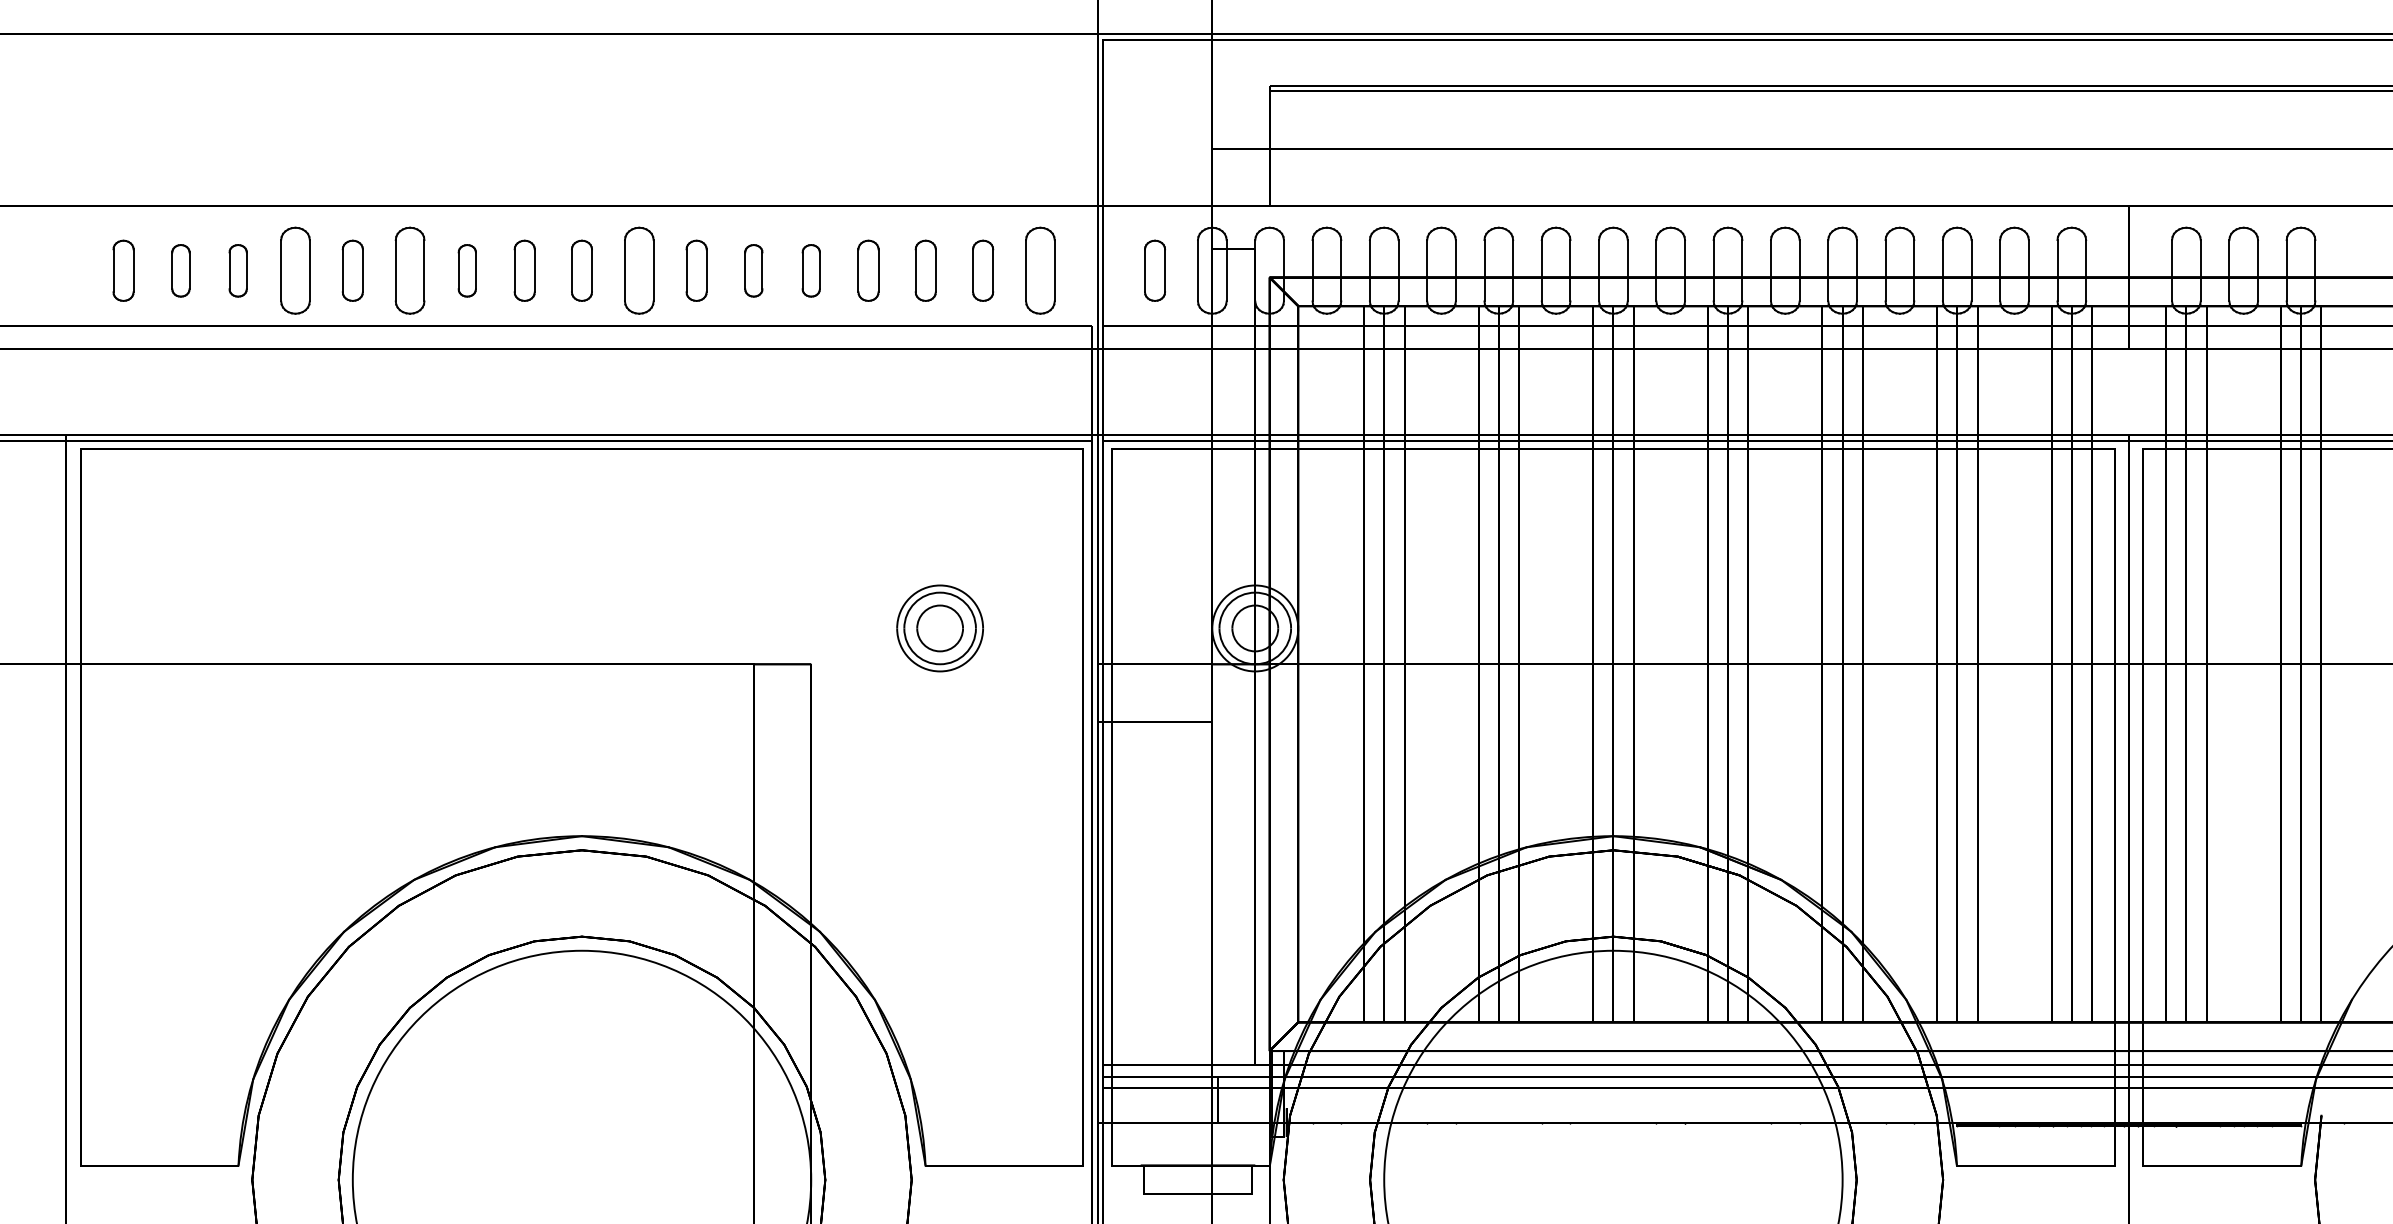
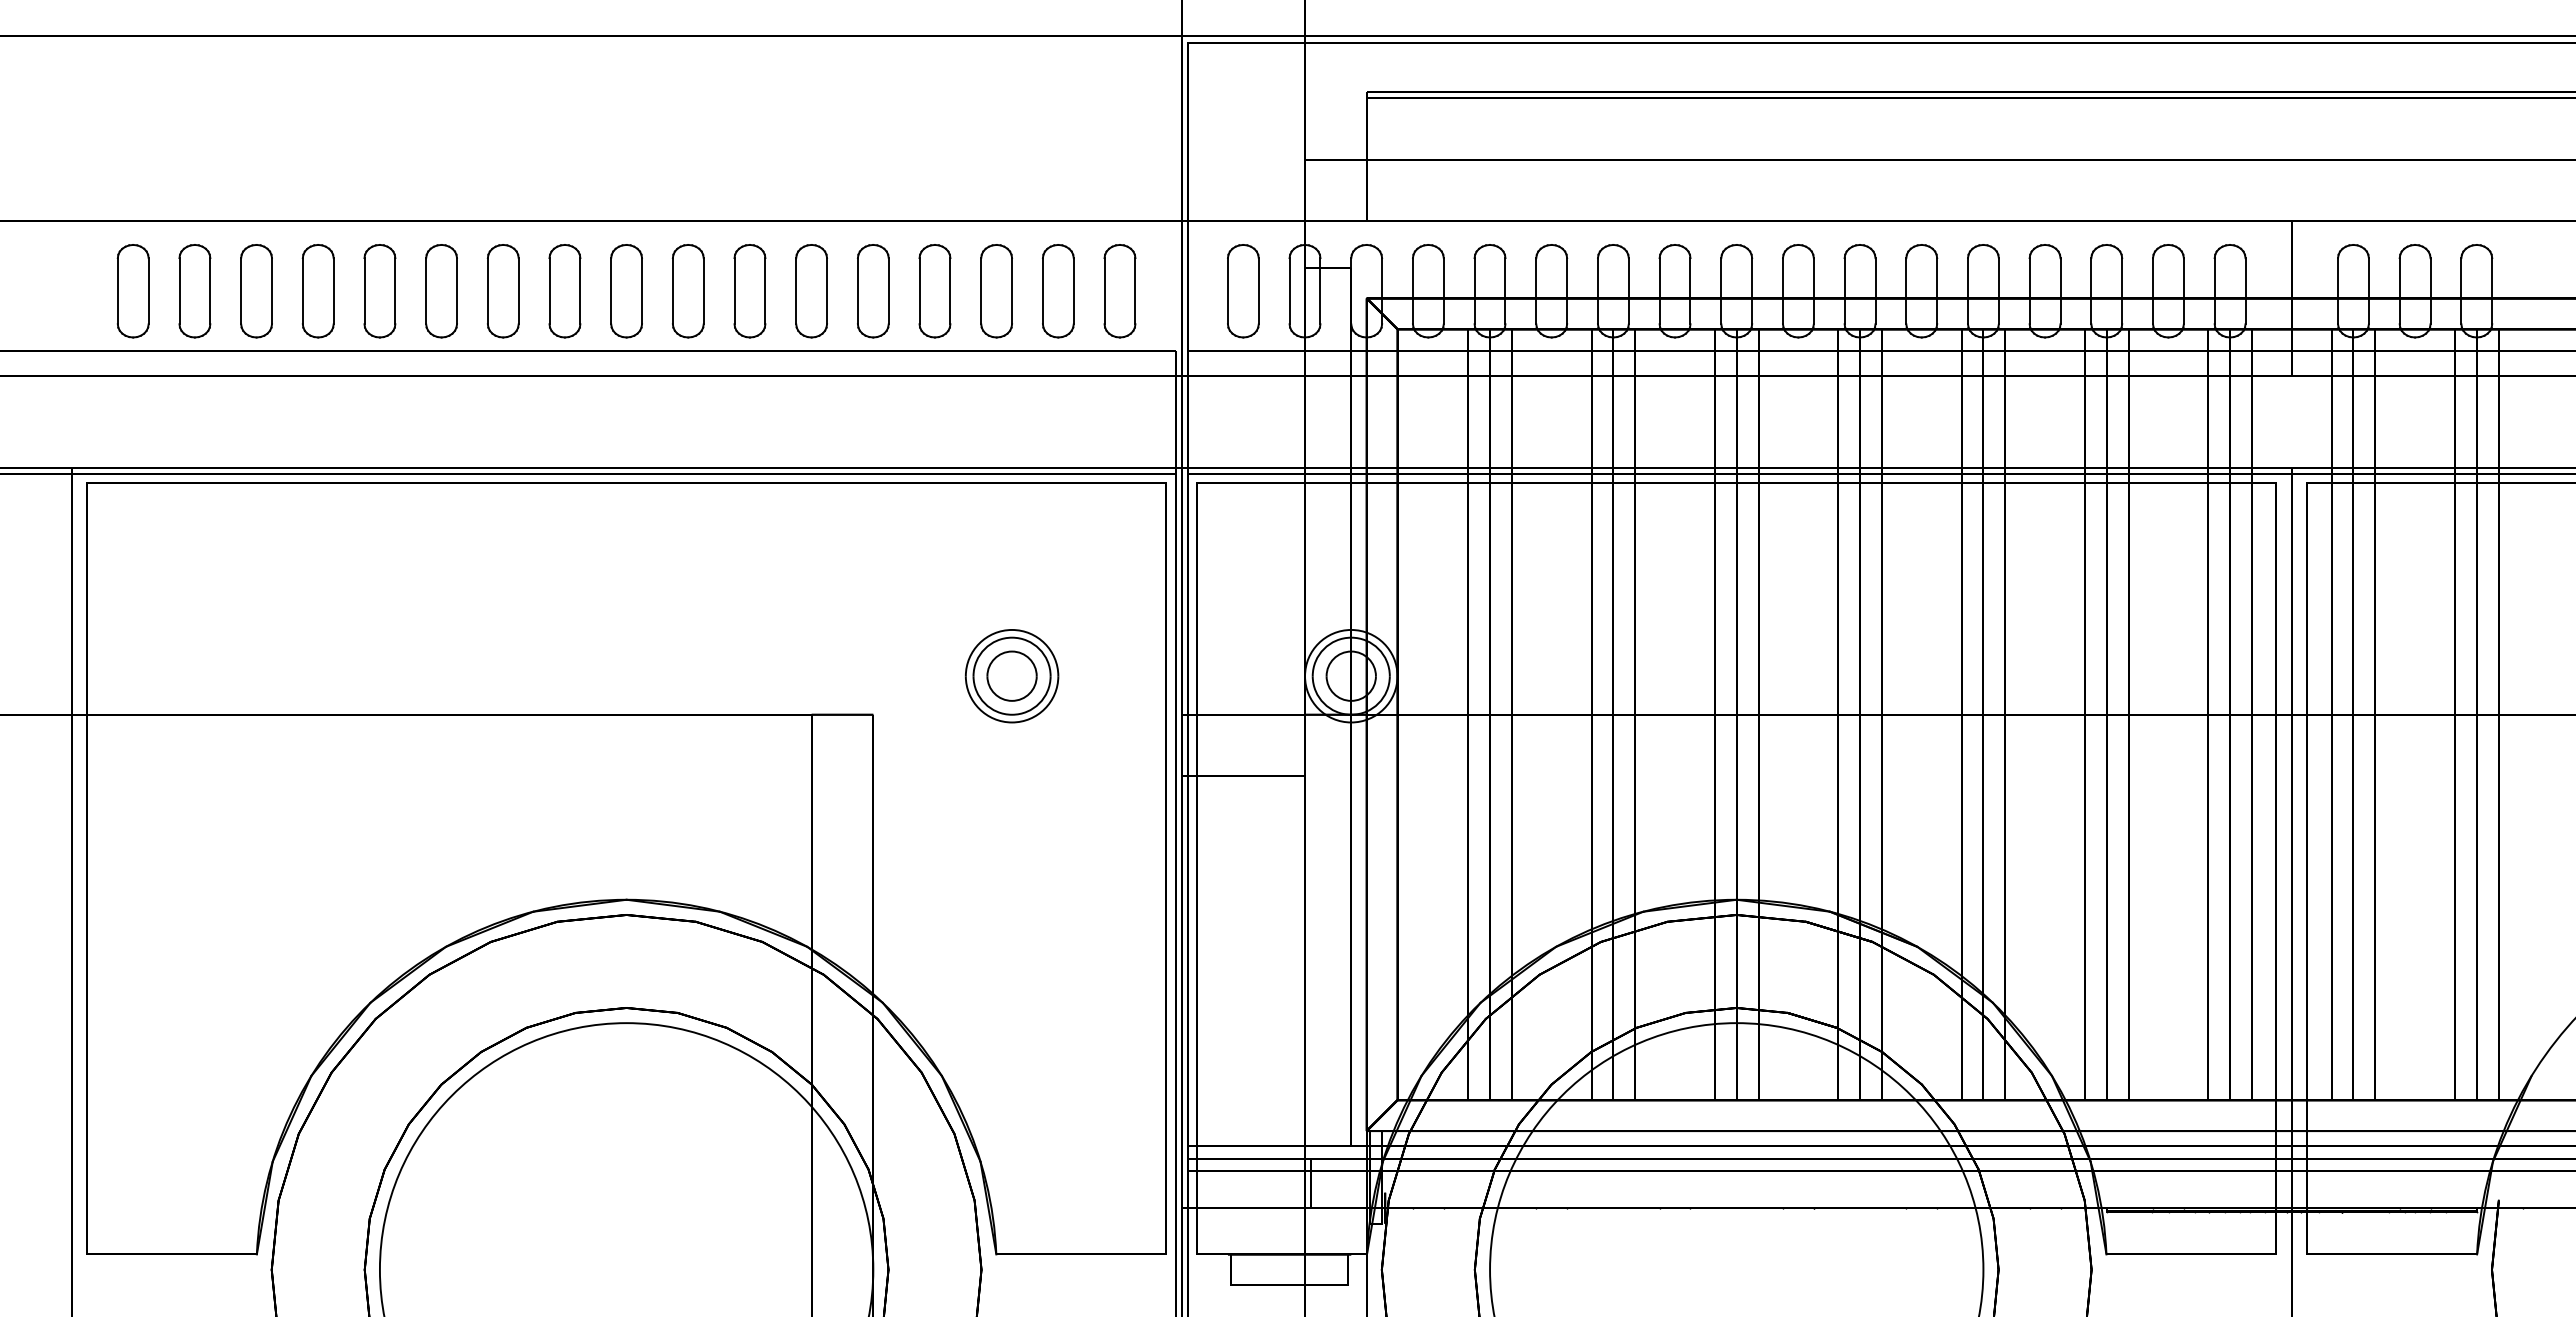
part: (122, 271) -> (132, 291), size x1.43
part: (180, 271) -> (194, 291), size x1.67
part: (238, 271) -> (256, 291), size x1.67
part: (352, 271) -> (379, 291), size x1.43
part: (466, 271) -> (502, 291), size x1.67
part: (524, 271) -> (564, 291), size x1.43
part: (581, 271) -> (626, 291), size x1.43
part: (696, 271) -> (749, 291), size x1.43
part: (753, 271) -> (811, 291), size x1.67
part: (811, 271) -> (873, 291), size x1.67
part: (868, 271) -> (934, 291), size x1.43
part: (925, 271) -> (996, 291), size x1.43
part: (983, 271) -> (1058, 291), size x1.43
part: (1155, 271) -> (1243, 291), size x1.43

